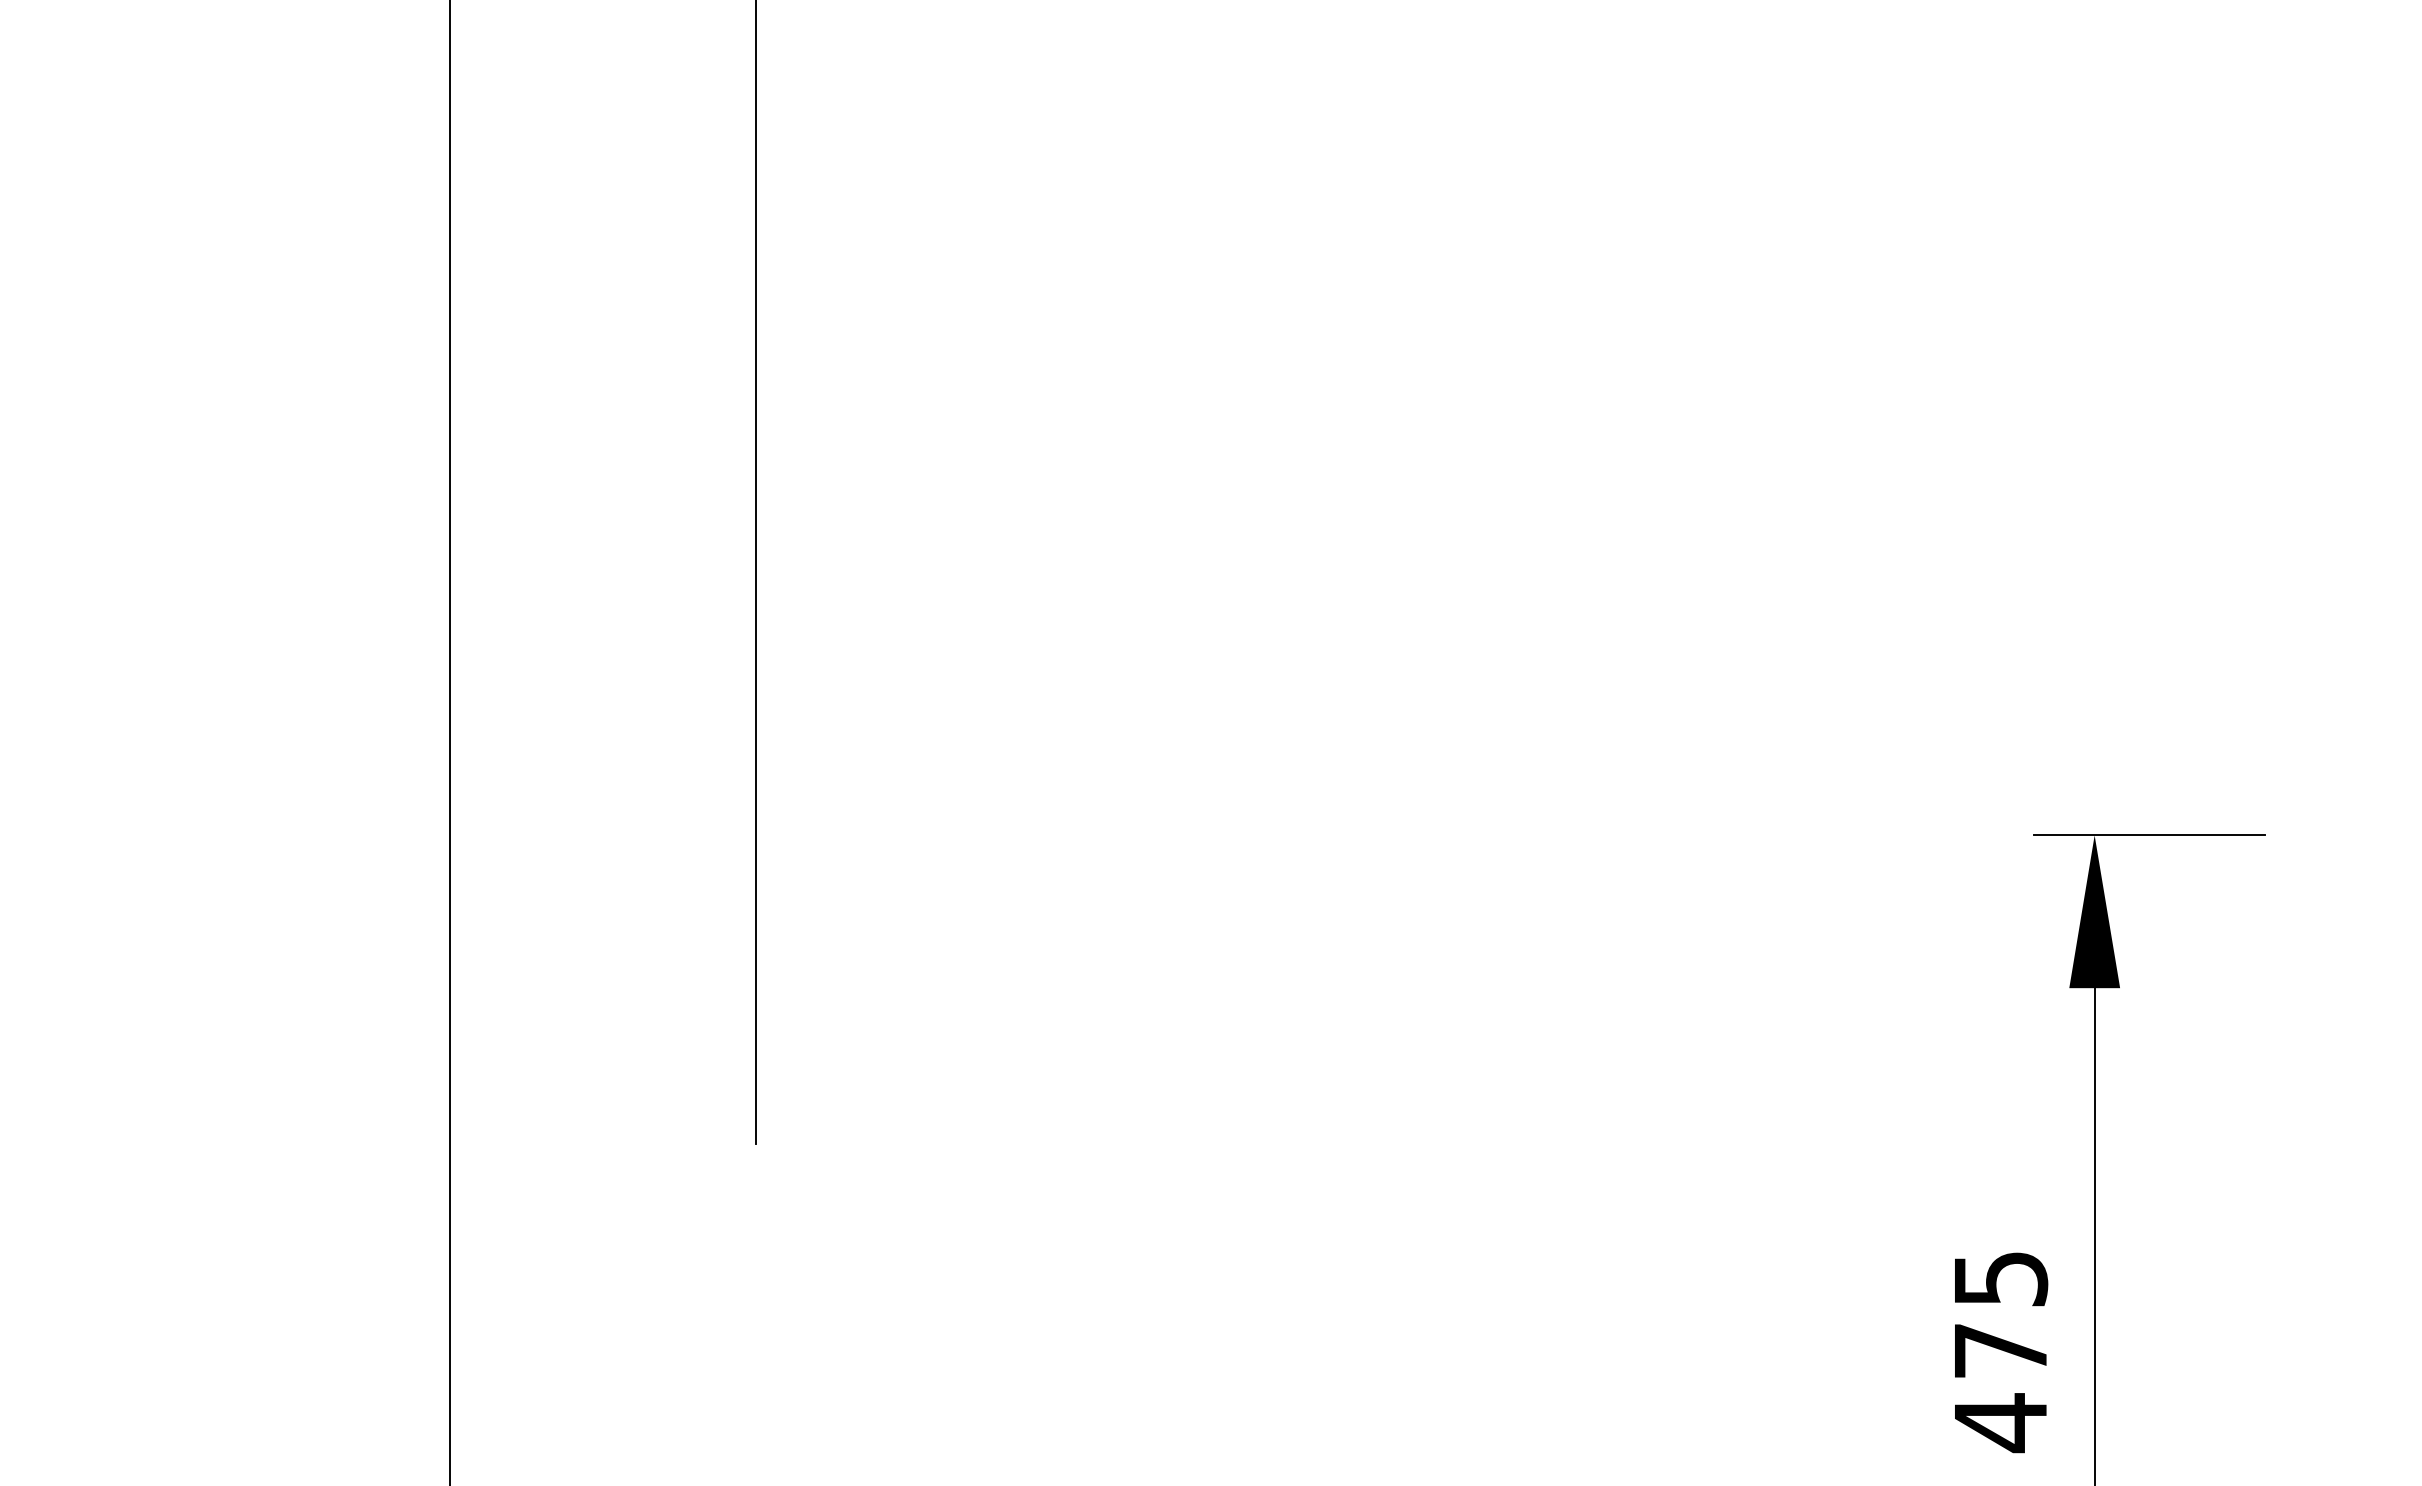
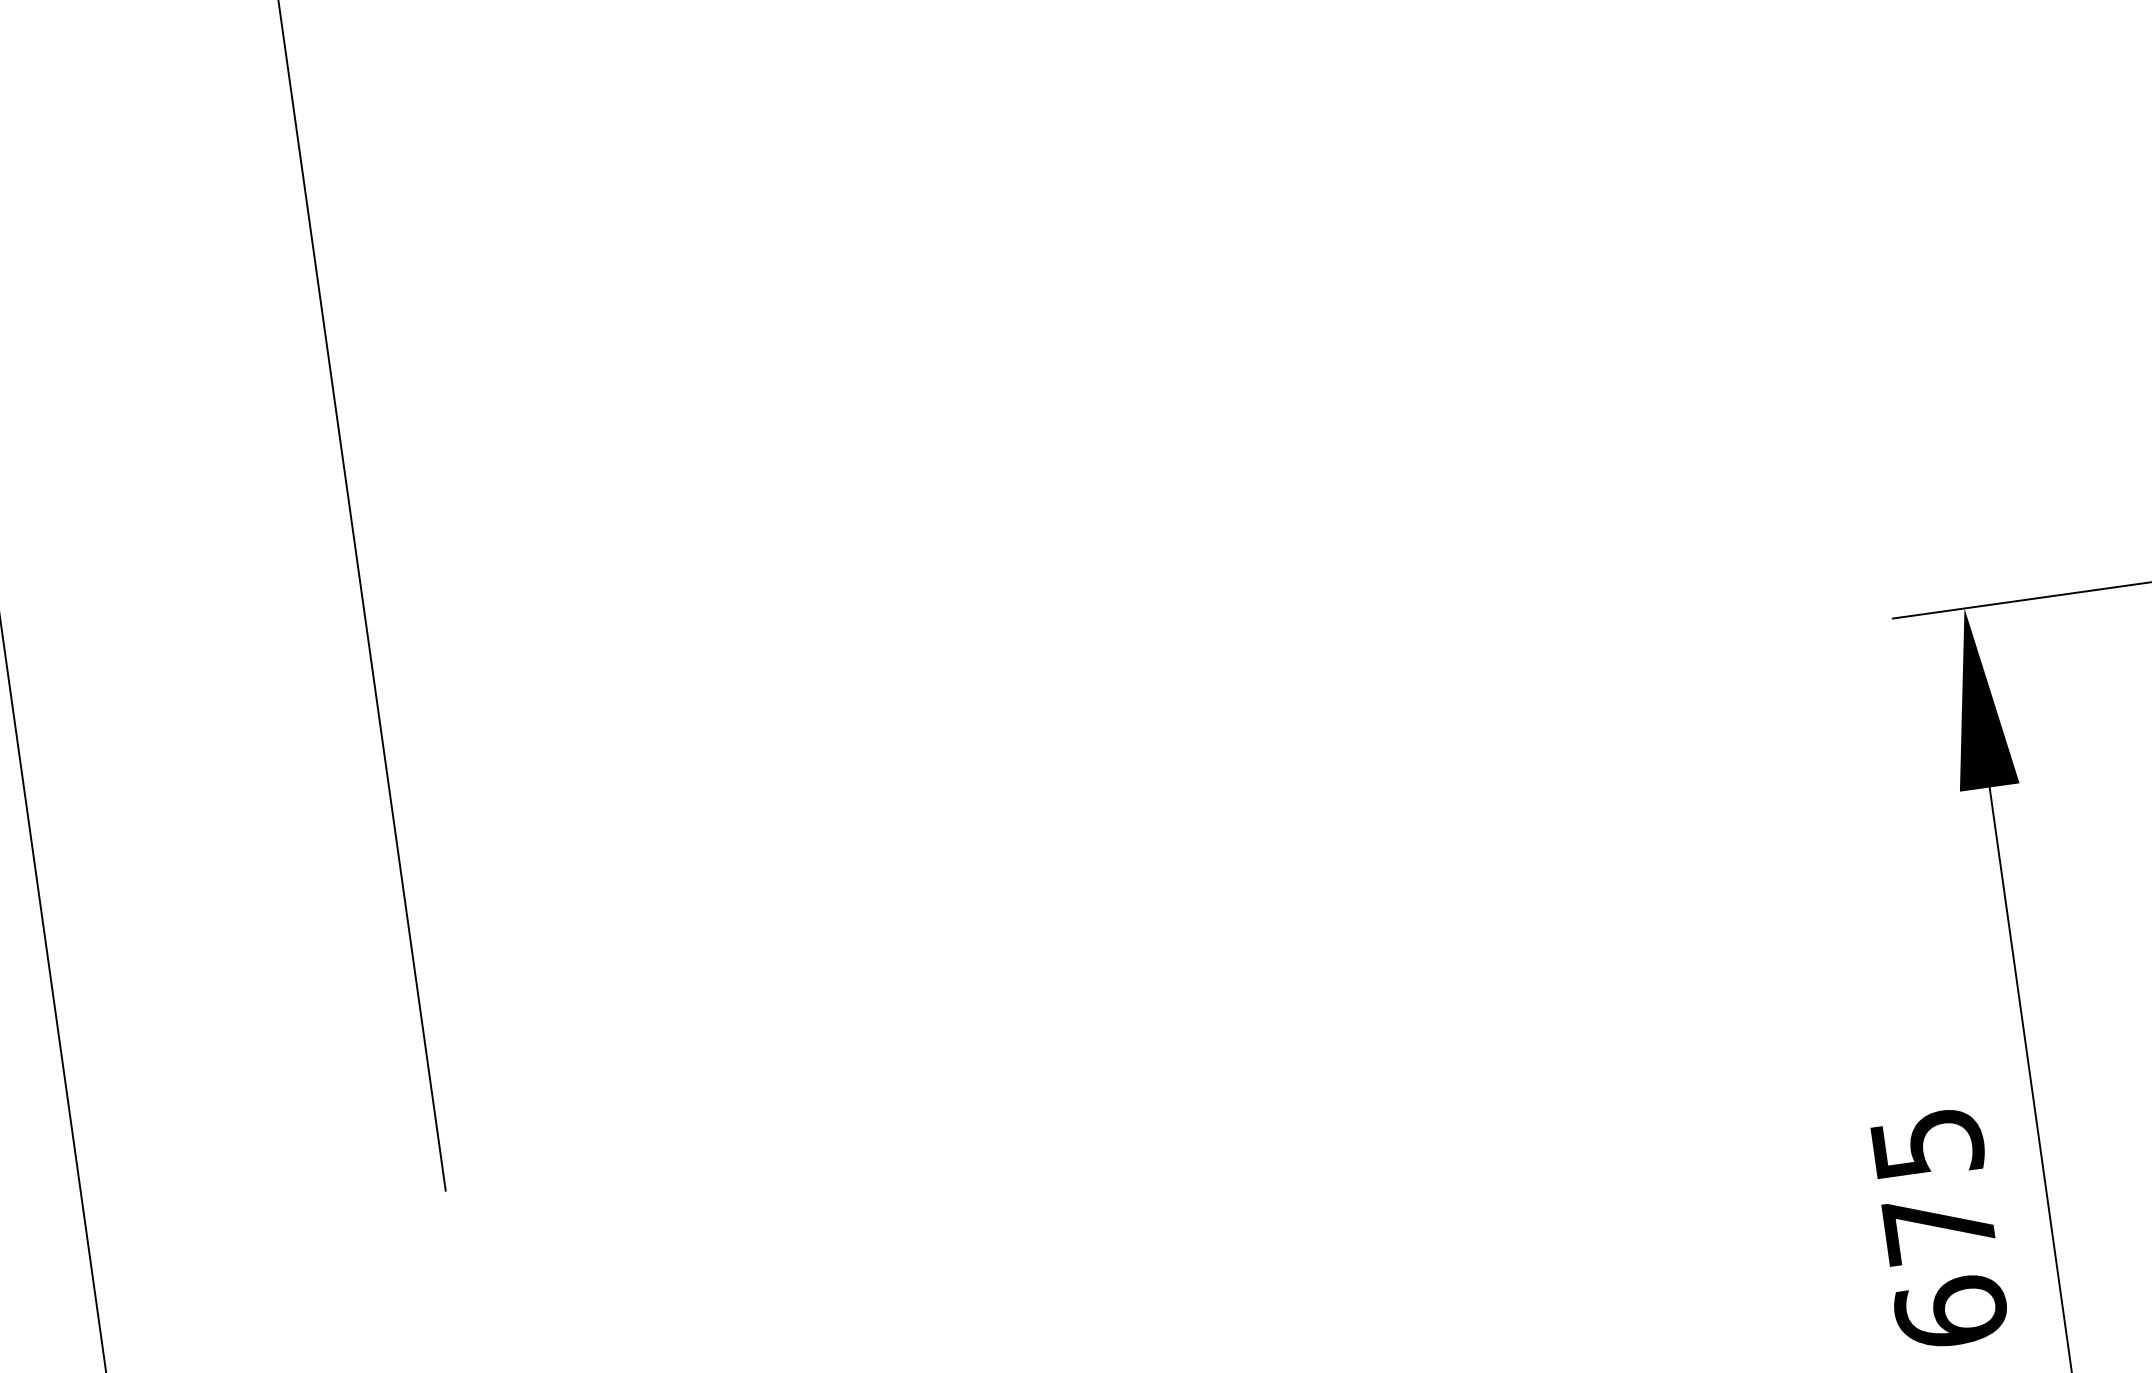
text: (2000, 1423) -> (1951, 1313), 475 -> 675

